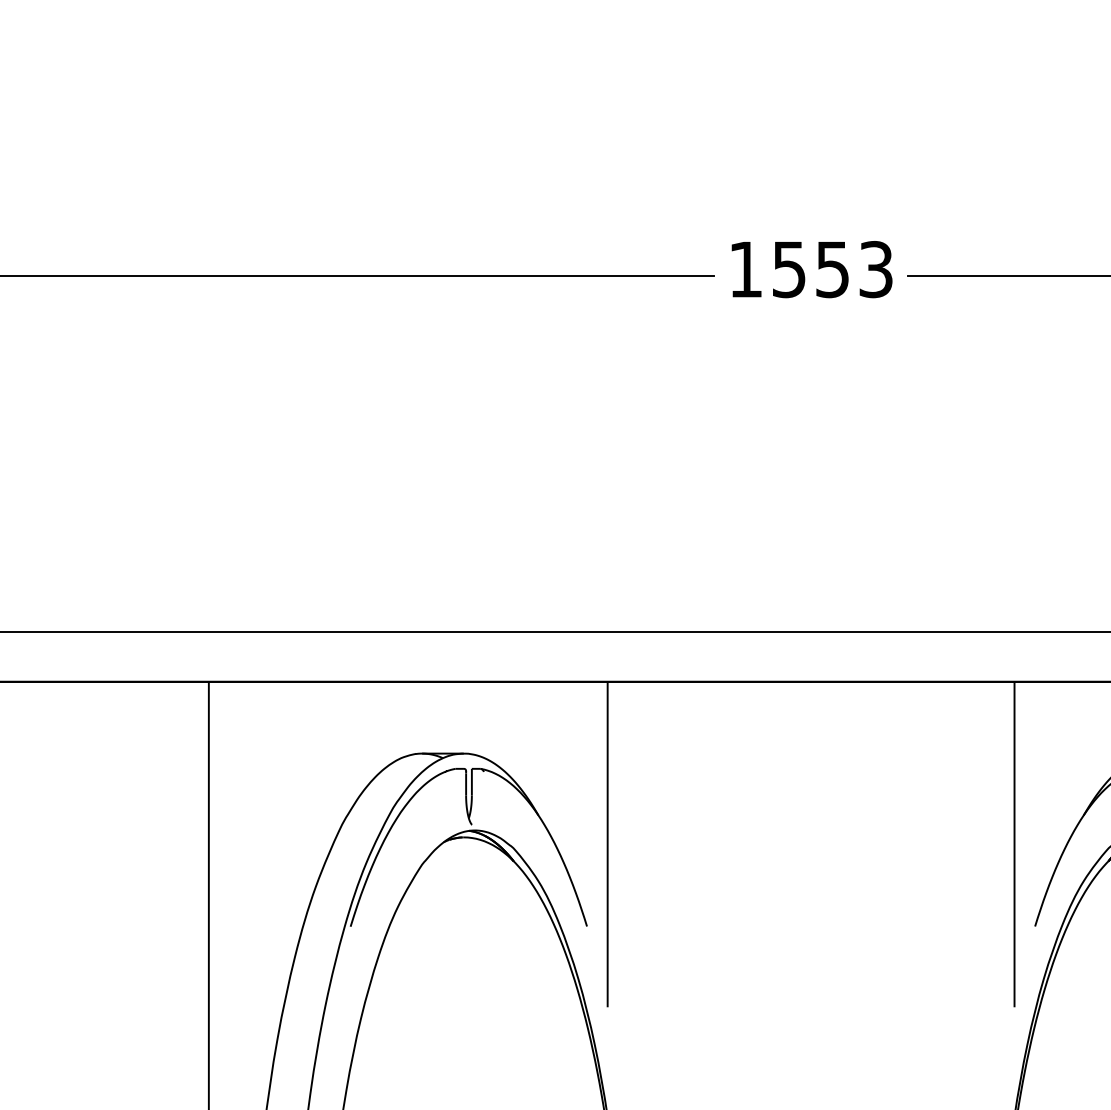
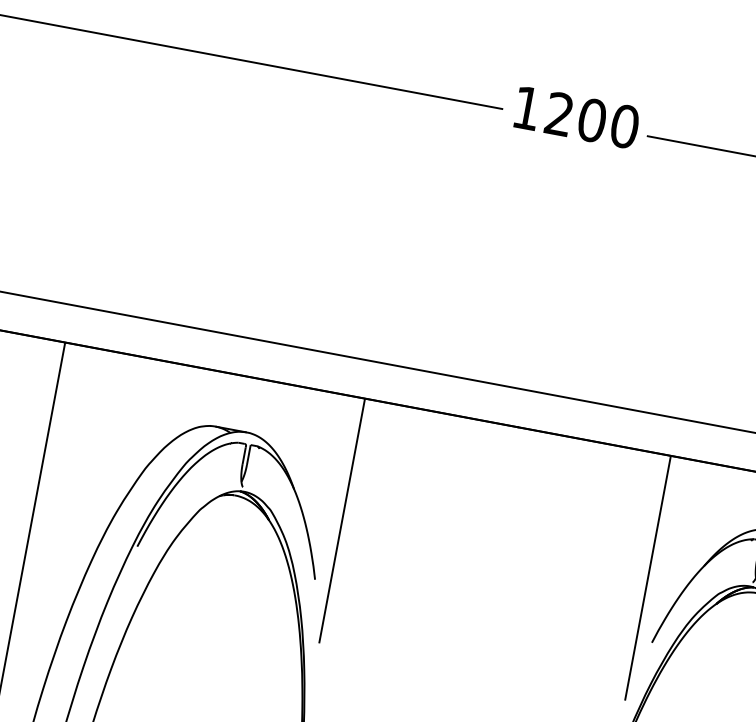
text: (832, 269) -> (592, 120), 1553 -> 1200

